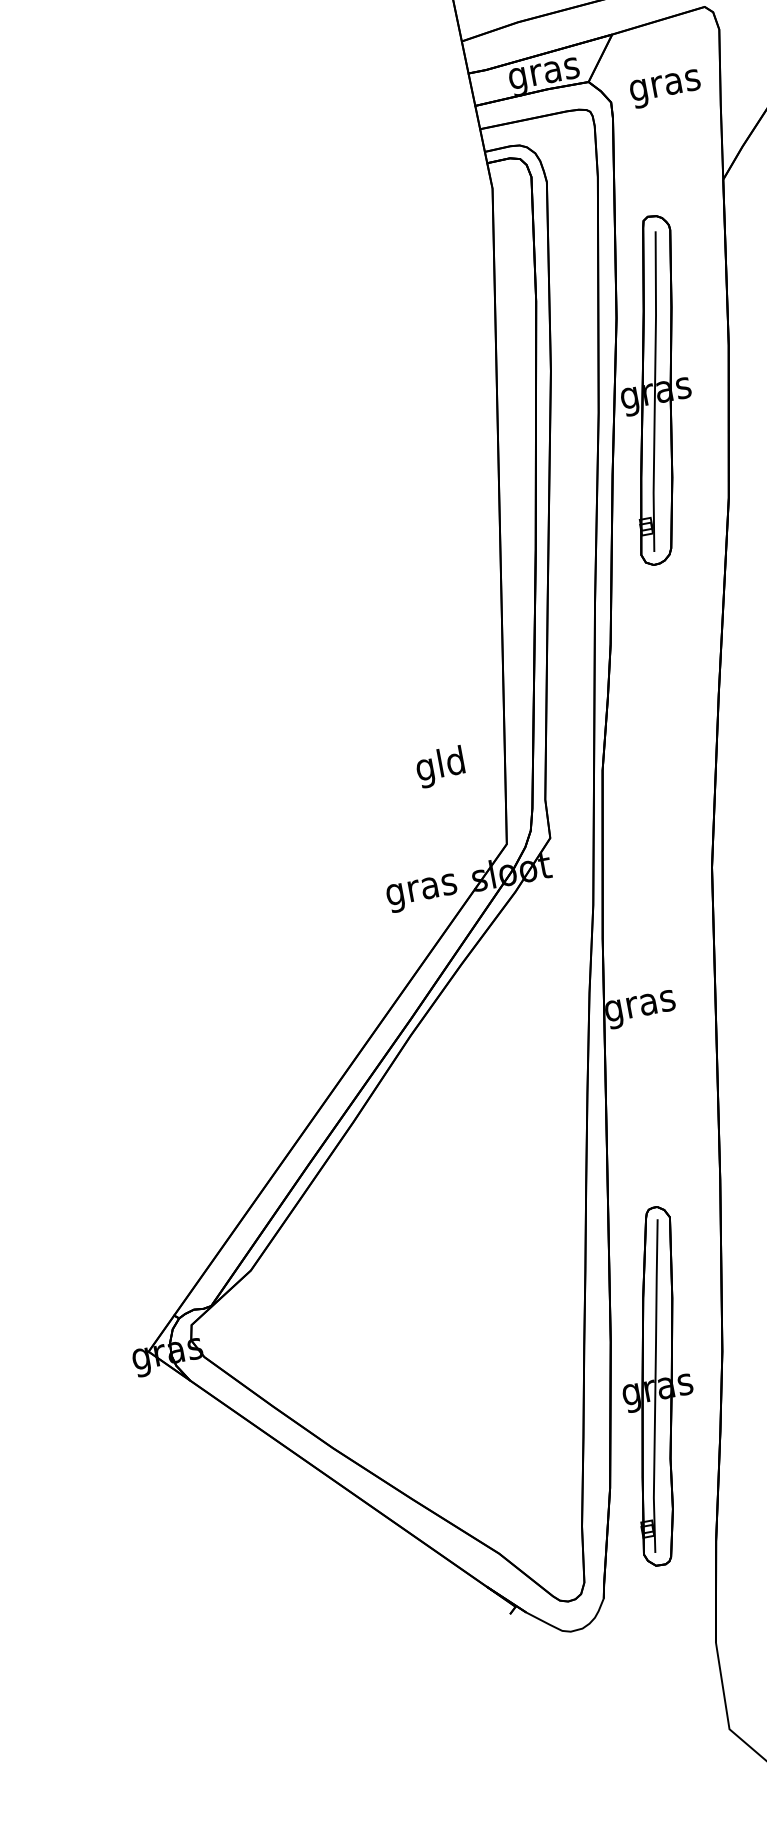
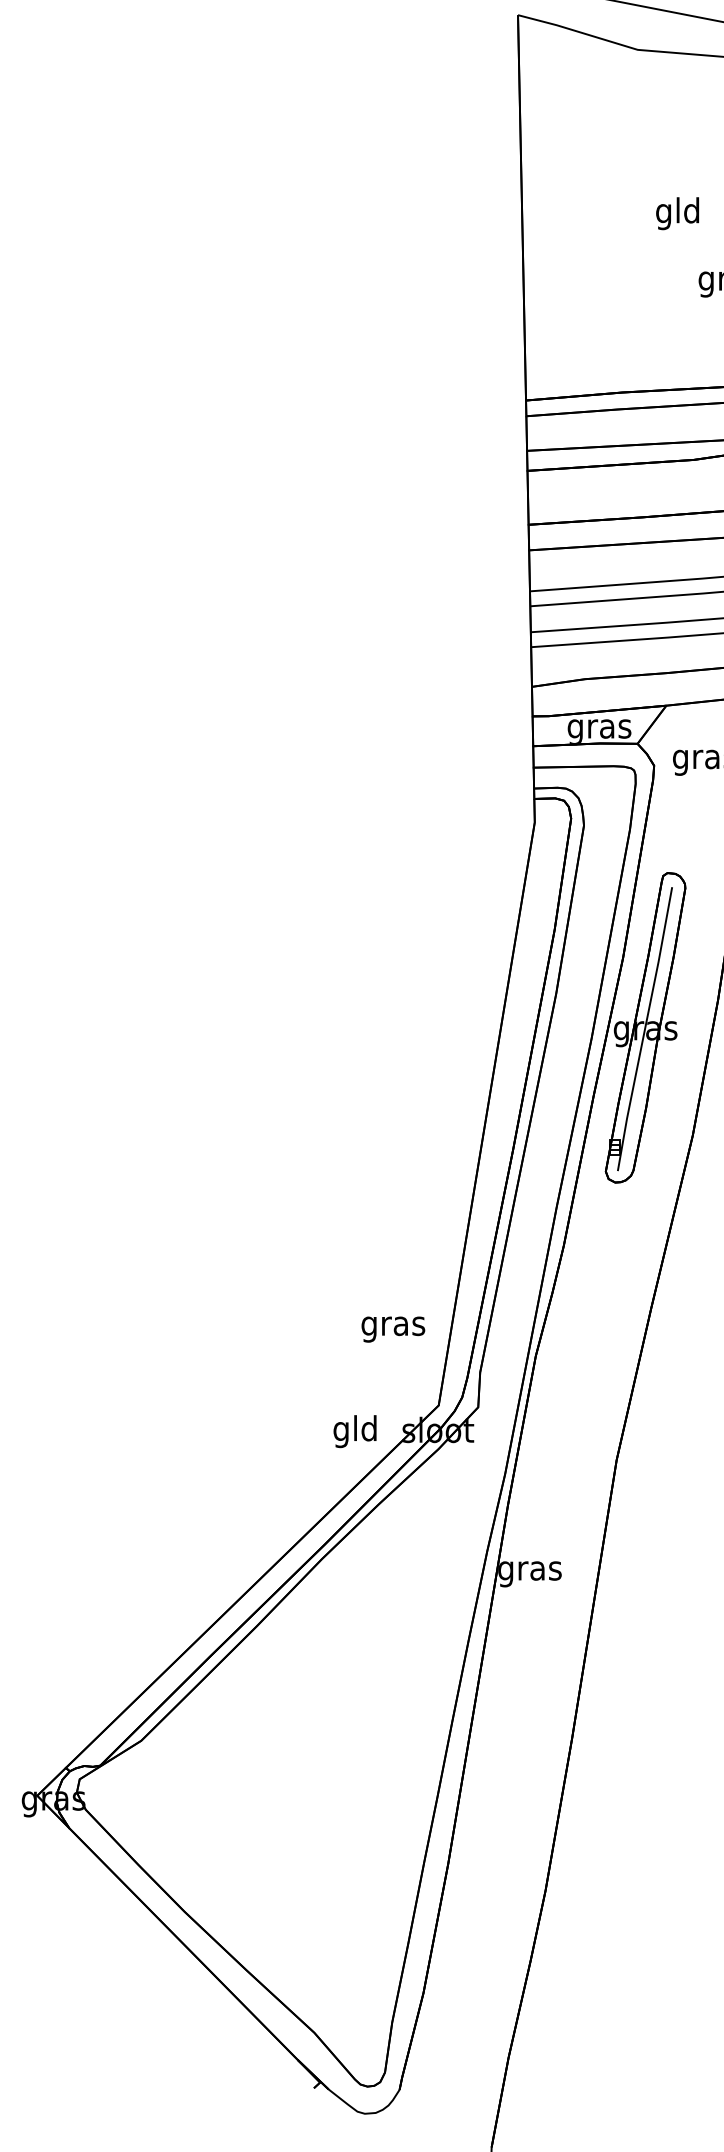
text: (441, 766) -> (393, 1325), gld -> gras
text: (421, 889) -> (355, 1431), gras -> gld
part: (656, 1386) -> (481, 1910), removed

